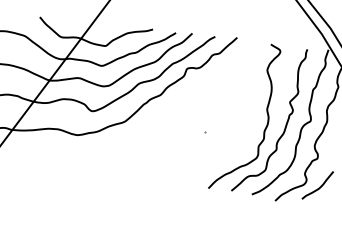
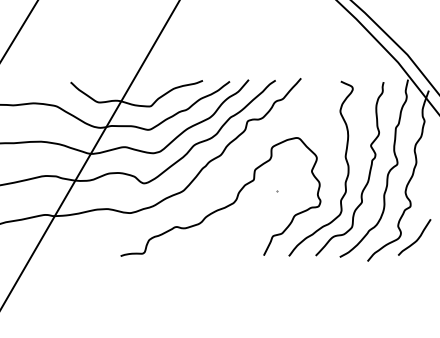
curve: (158, 139) -> (224, 206), added

